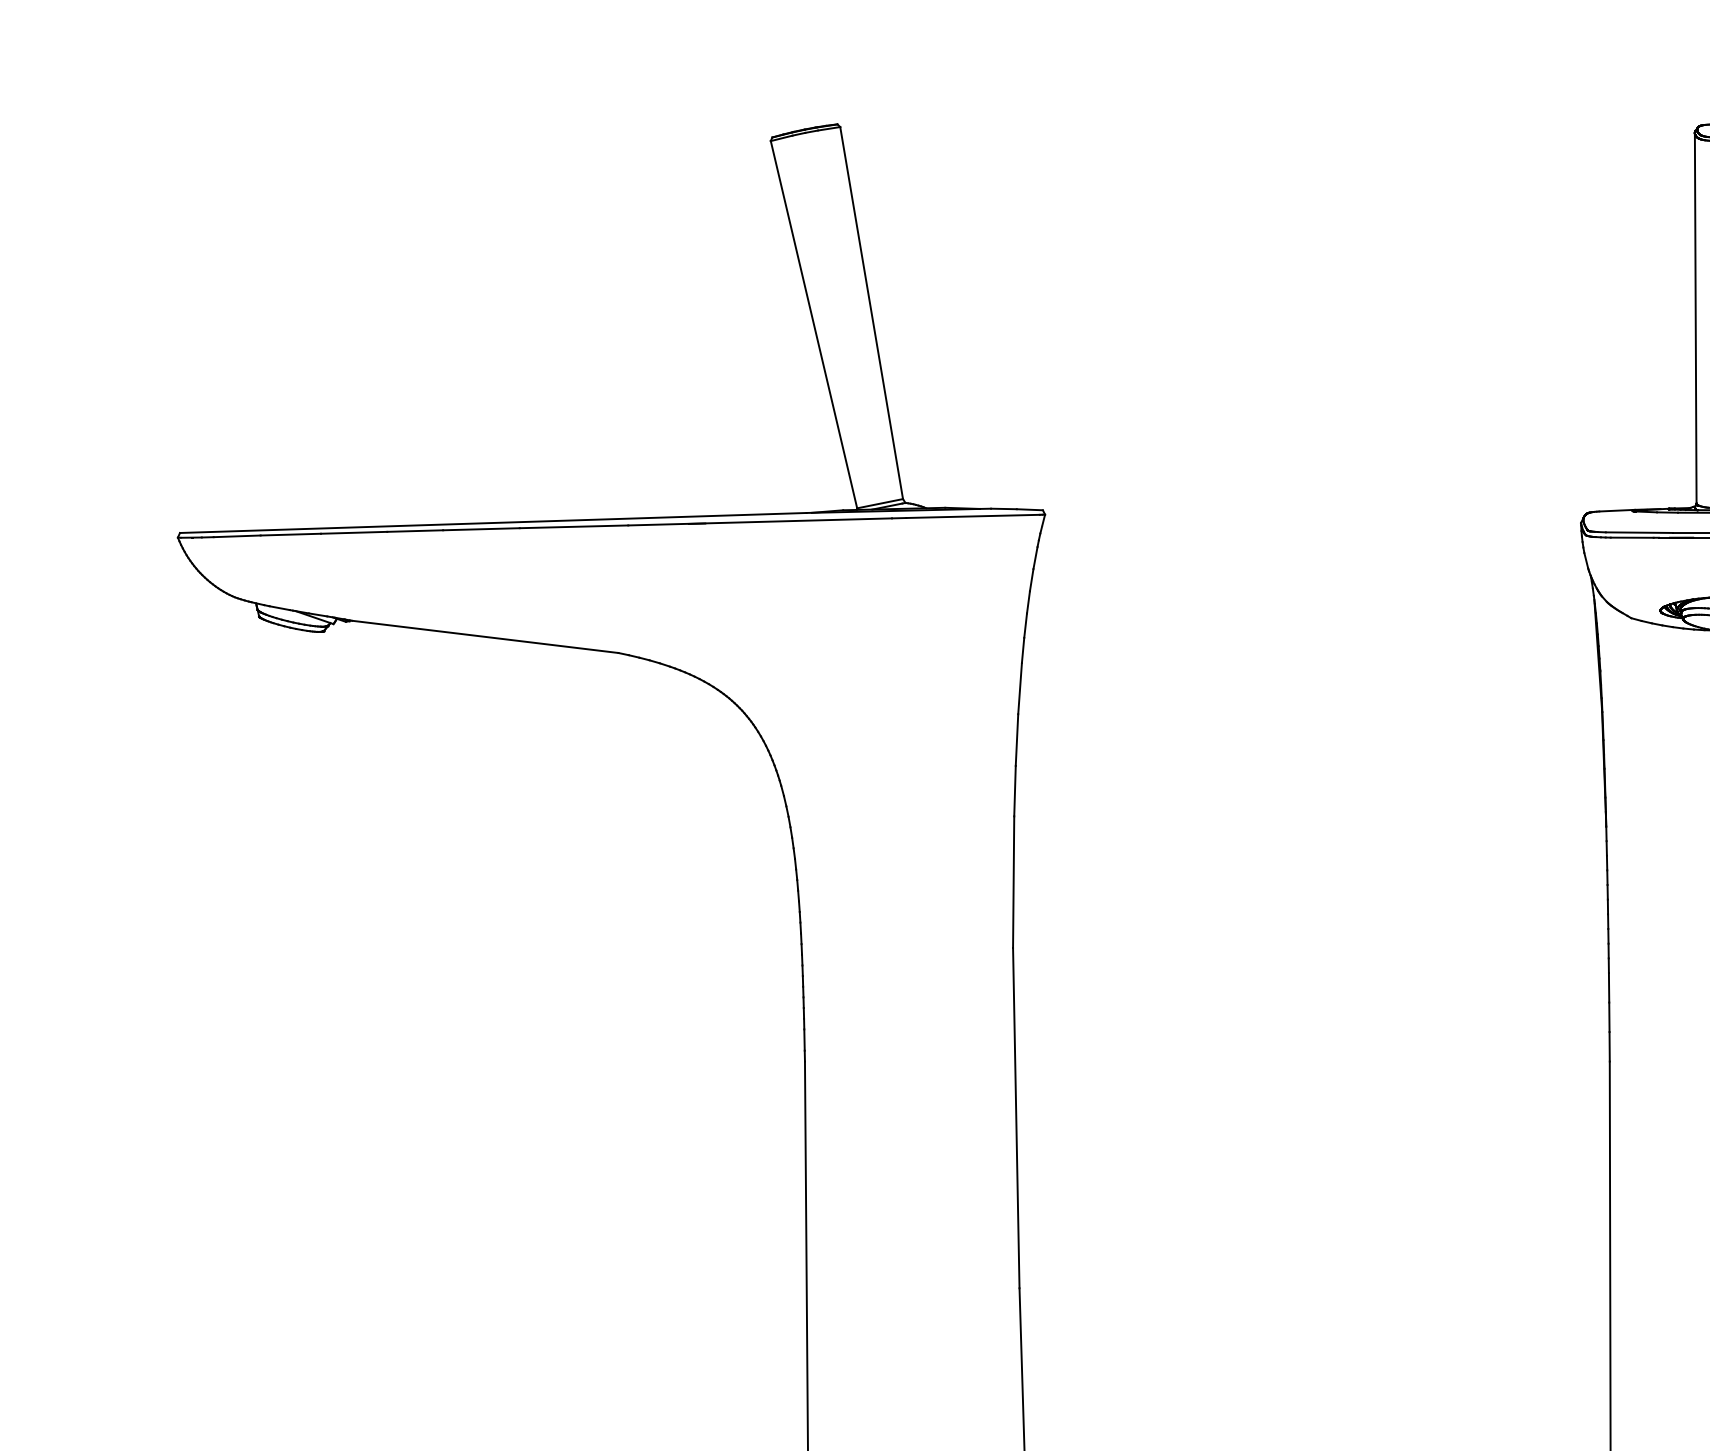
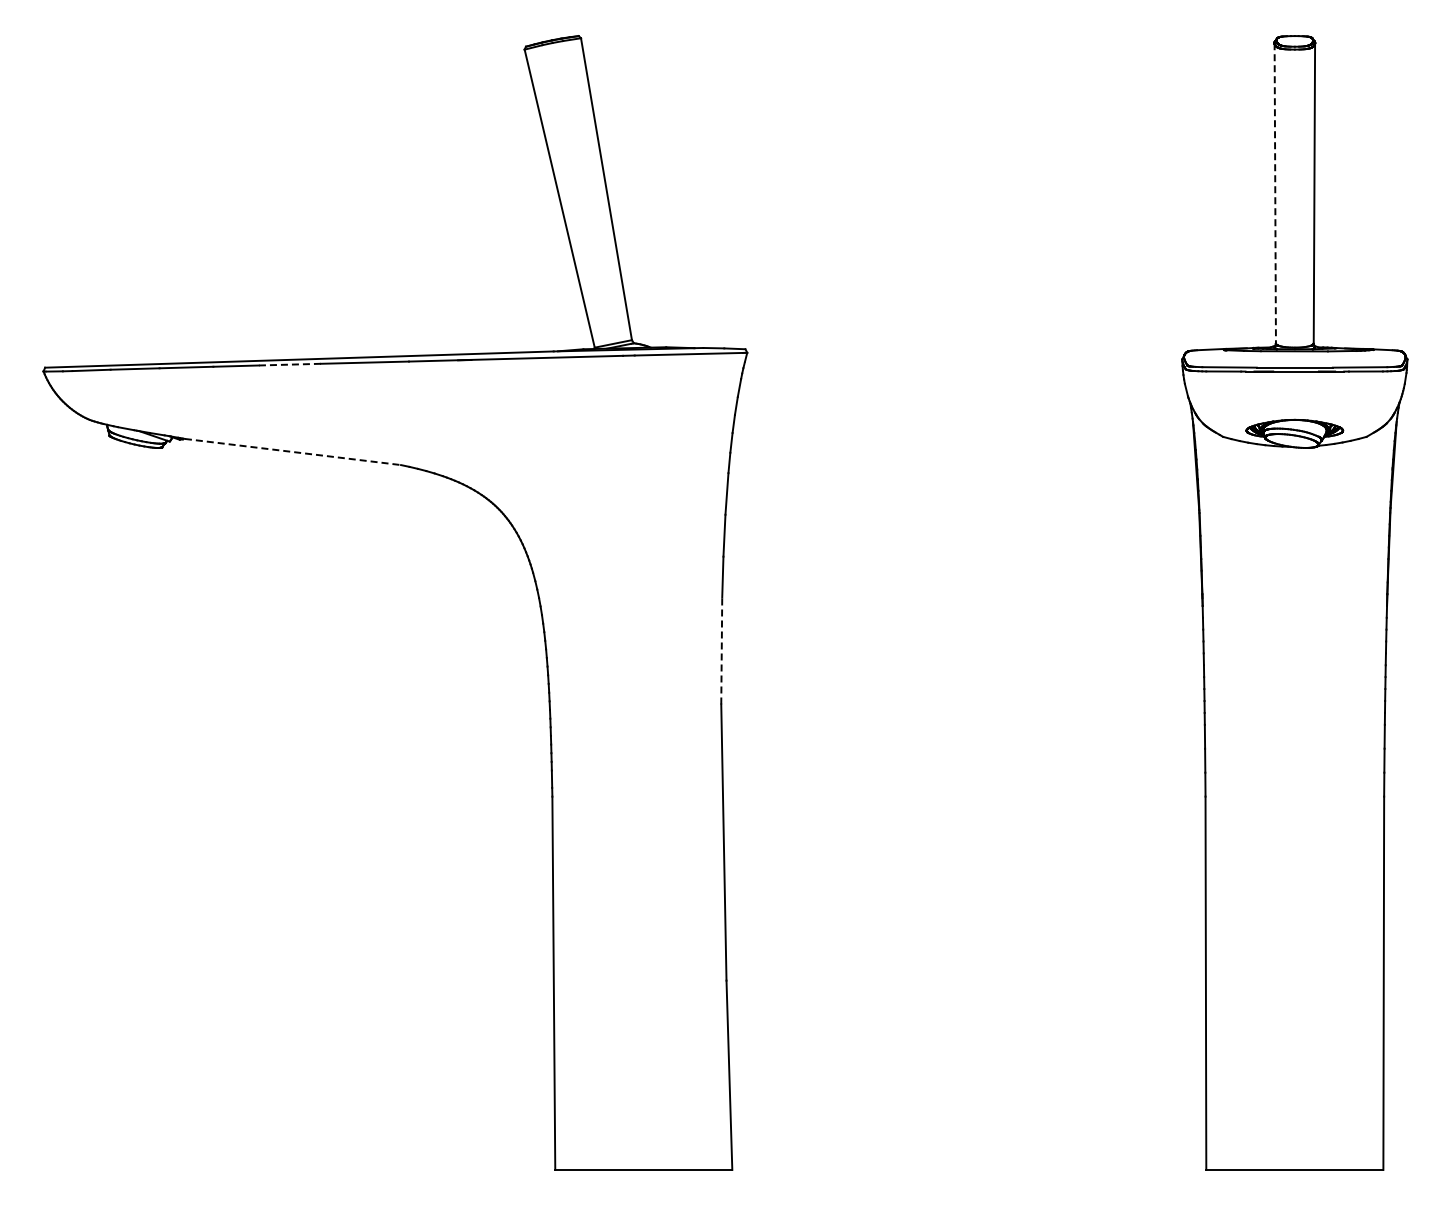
line: (1695, 319) -> (1275, 194), solid -> dashed
line: (481, 529) -> (289, 364), solid -> dashed
line: (485, 637) -> (293, 452), solid -> dashed
line: (1013, 881) -> (721, 650), solid -> dashed

